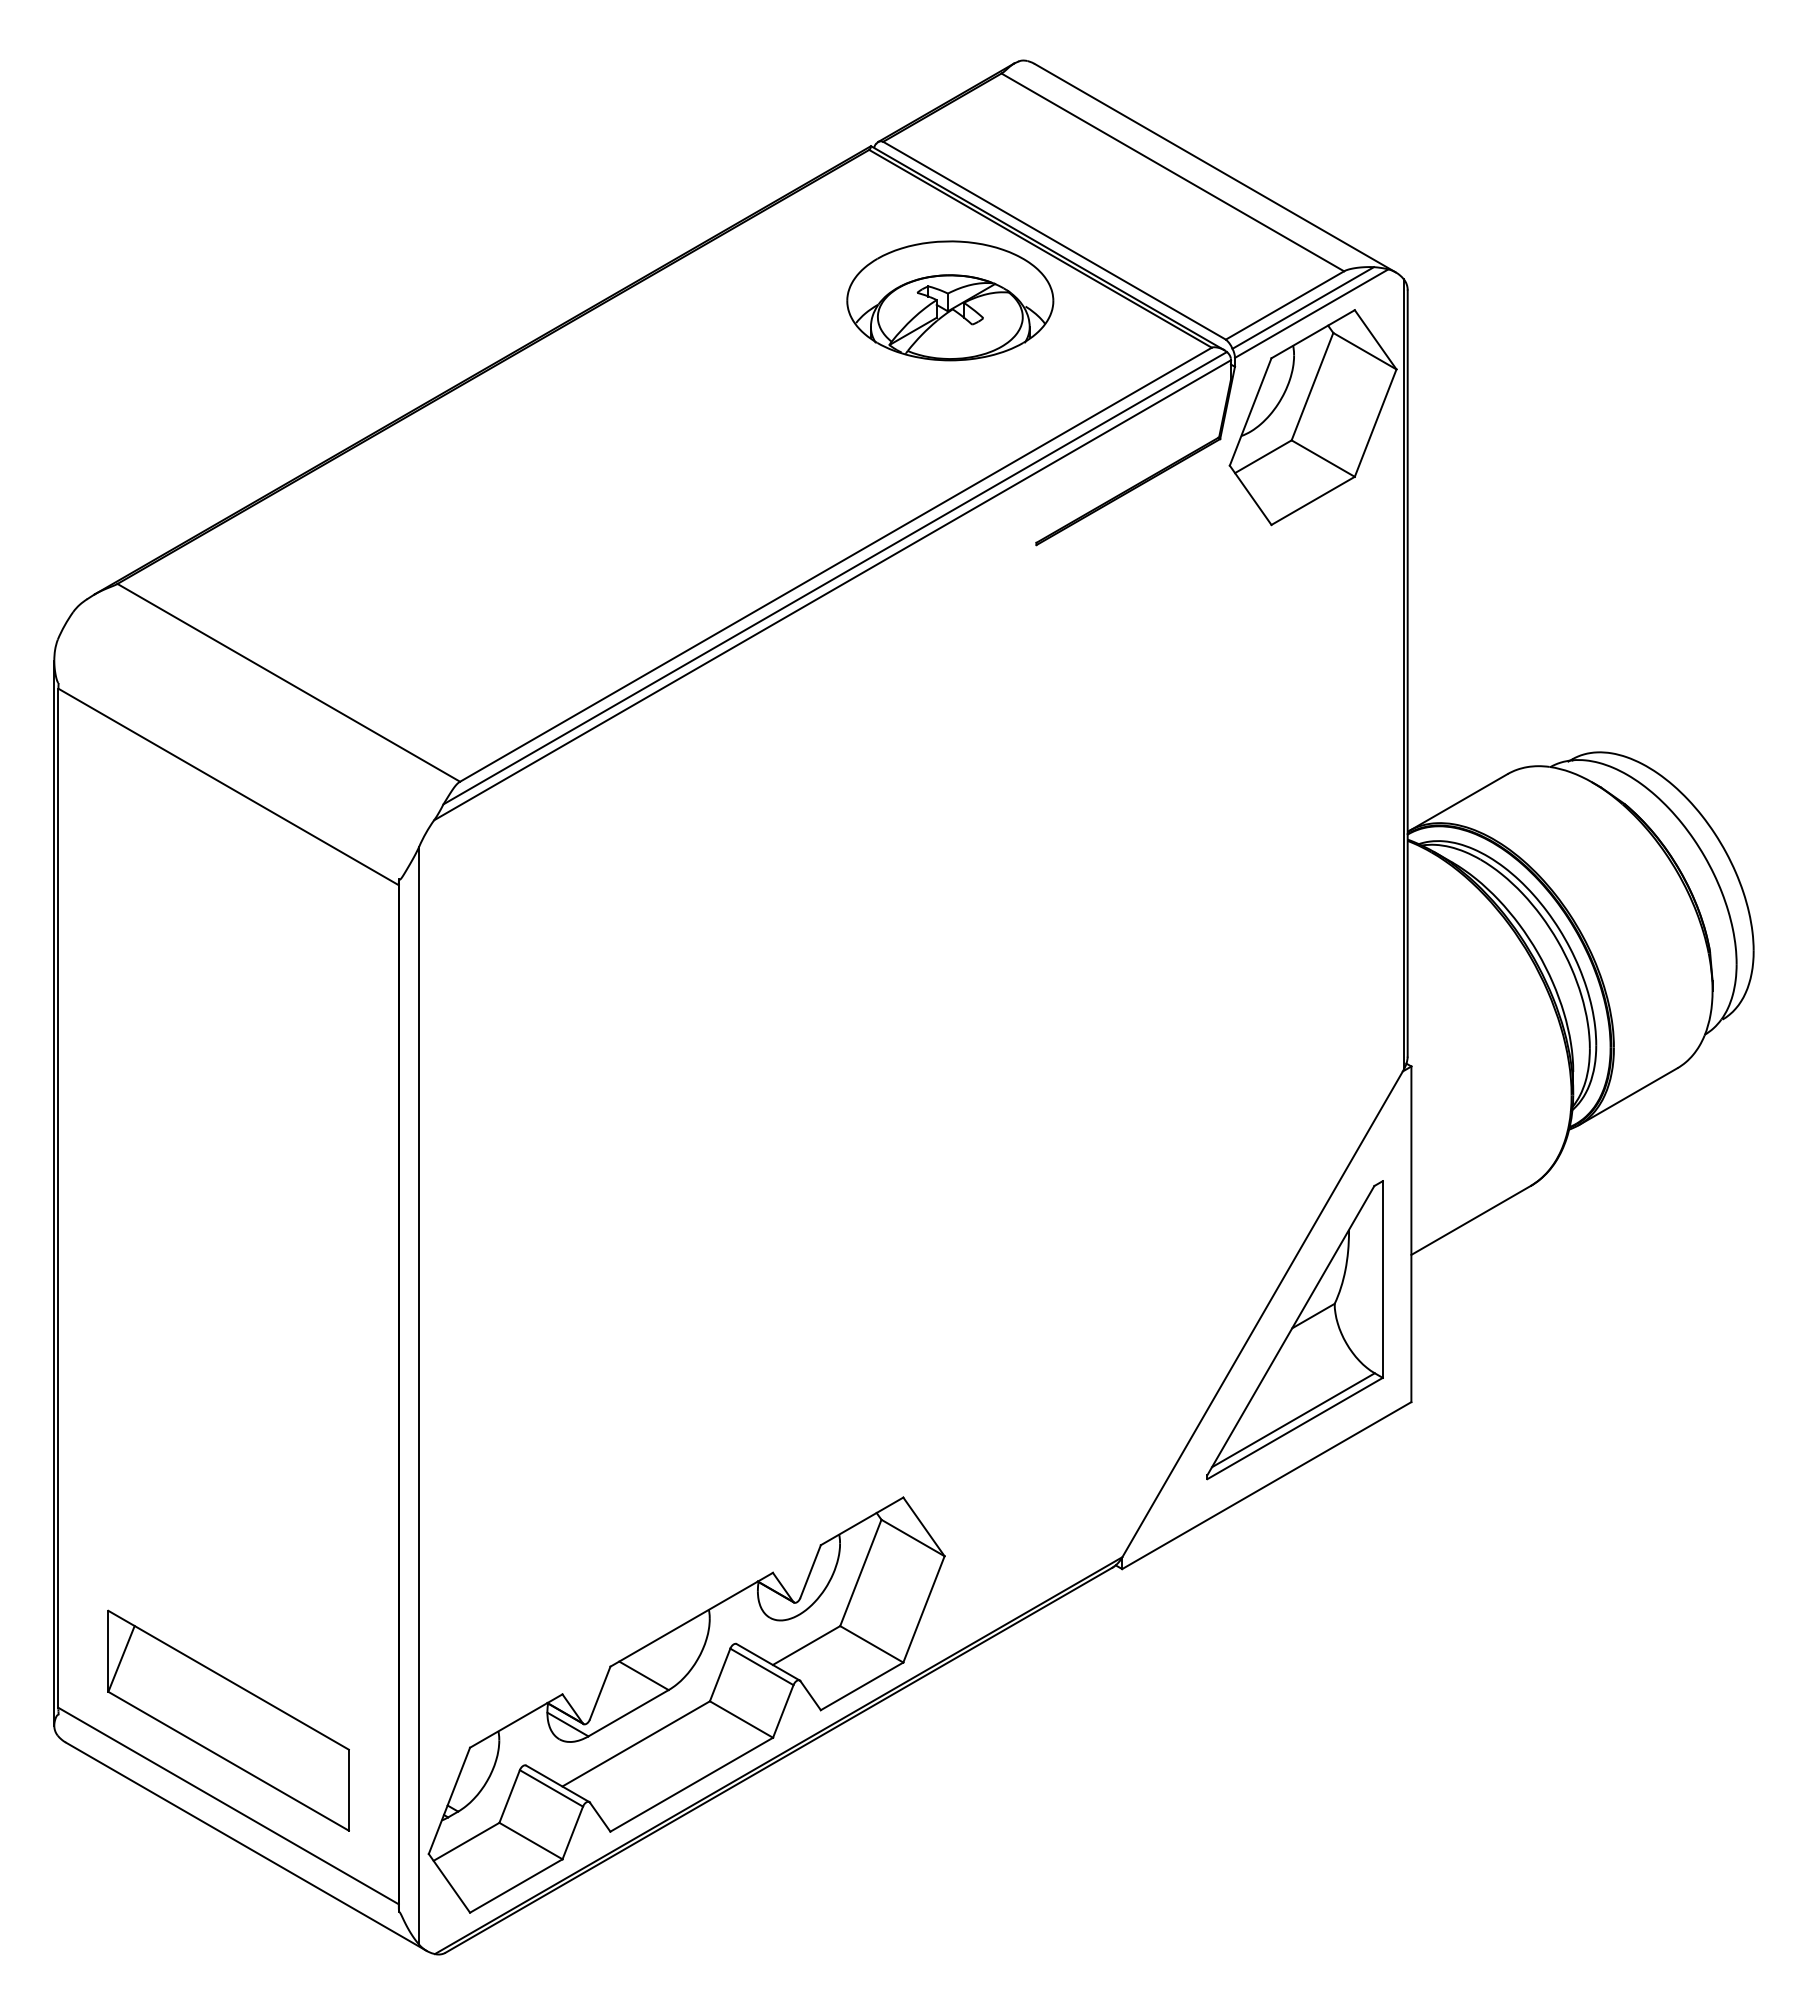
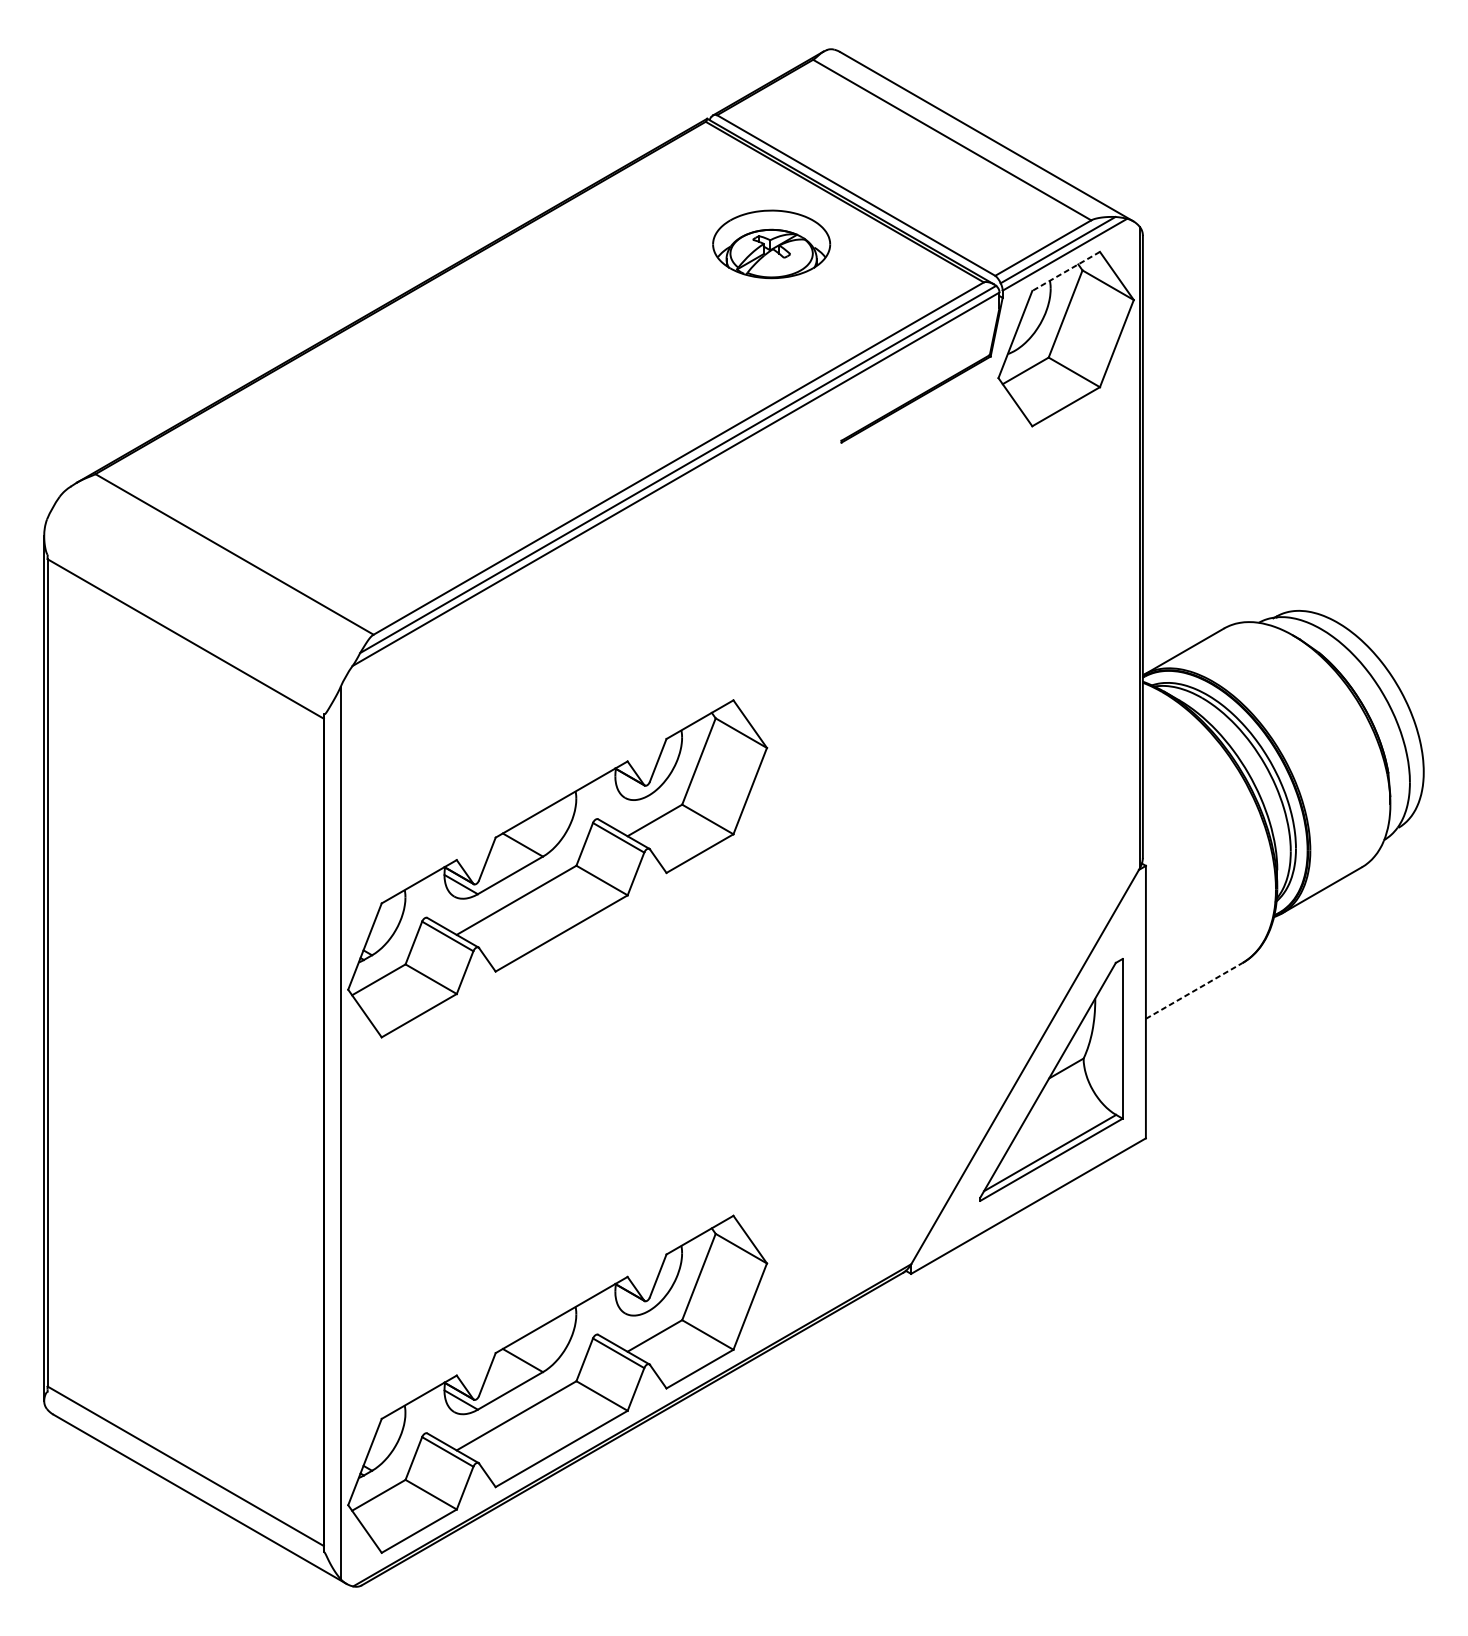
part: (950, 300) -> (771, 244), size x0.7
line: (1312, 334) -> (1065, 271), solid -> dashed
part: (686, 1069) -> (557, 868), added
line: (1470, 1220) -> (1193, 990), solid -> dashed
part: (228, 1720) -> (185, 1396), removed

